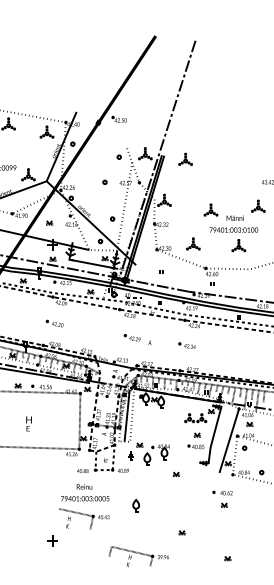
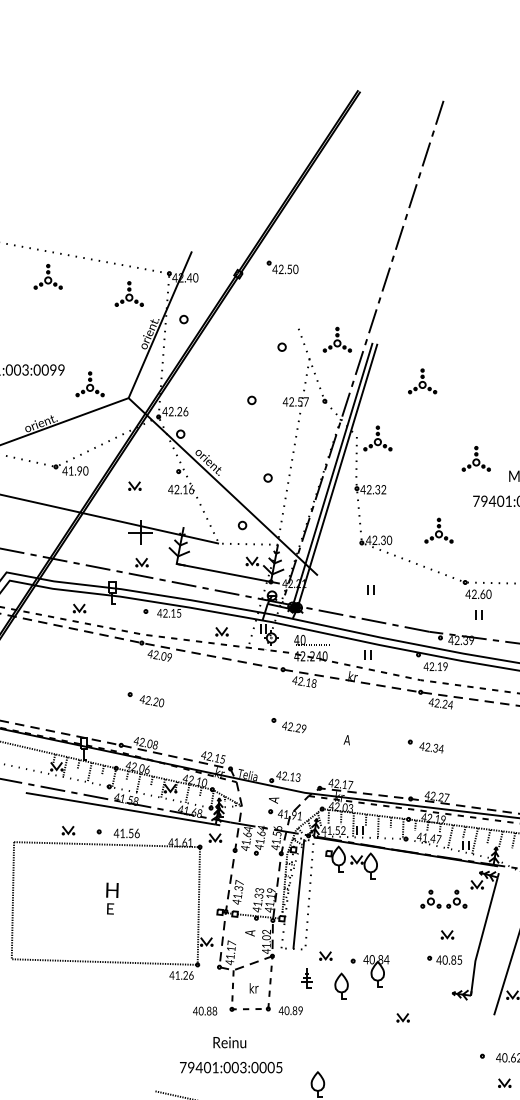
part: (185, 158) -> (422, 379), moved
part: (131, 337) -> (286, 724), moved
text: (28, 423) -> (111, 897), moved
text: (85, 492) -> (231, 1054), moved

